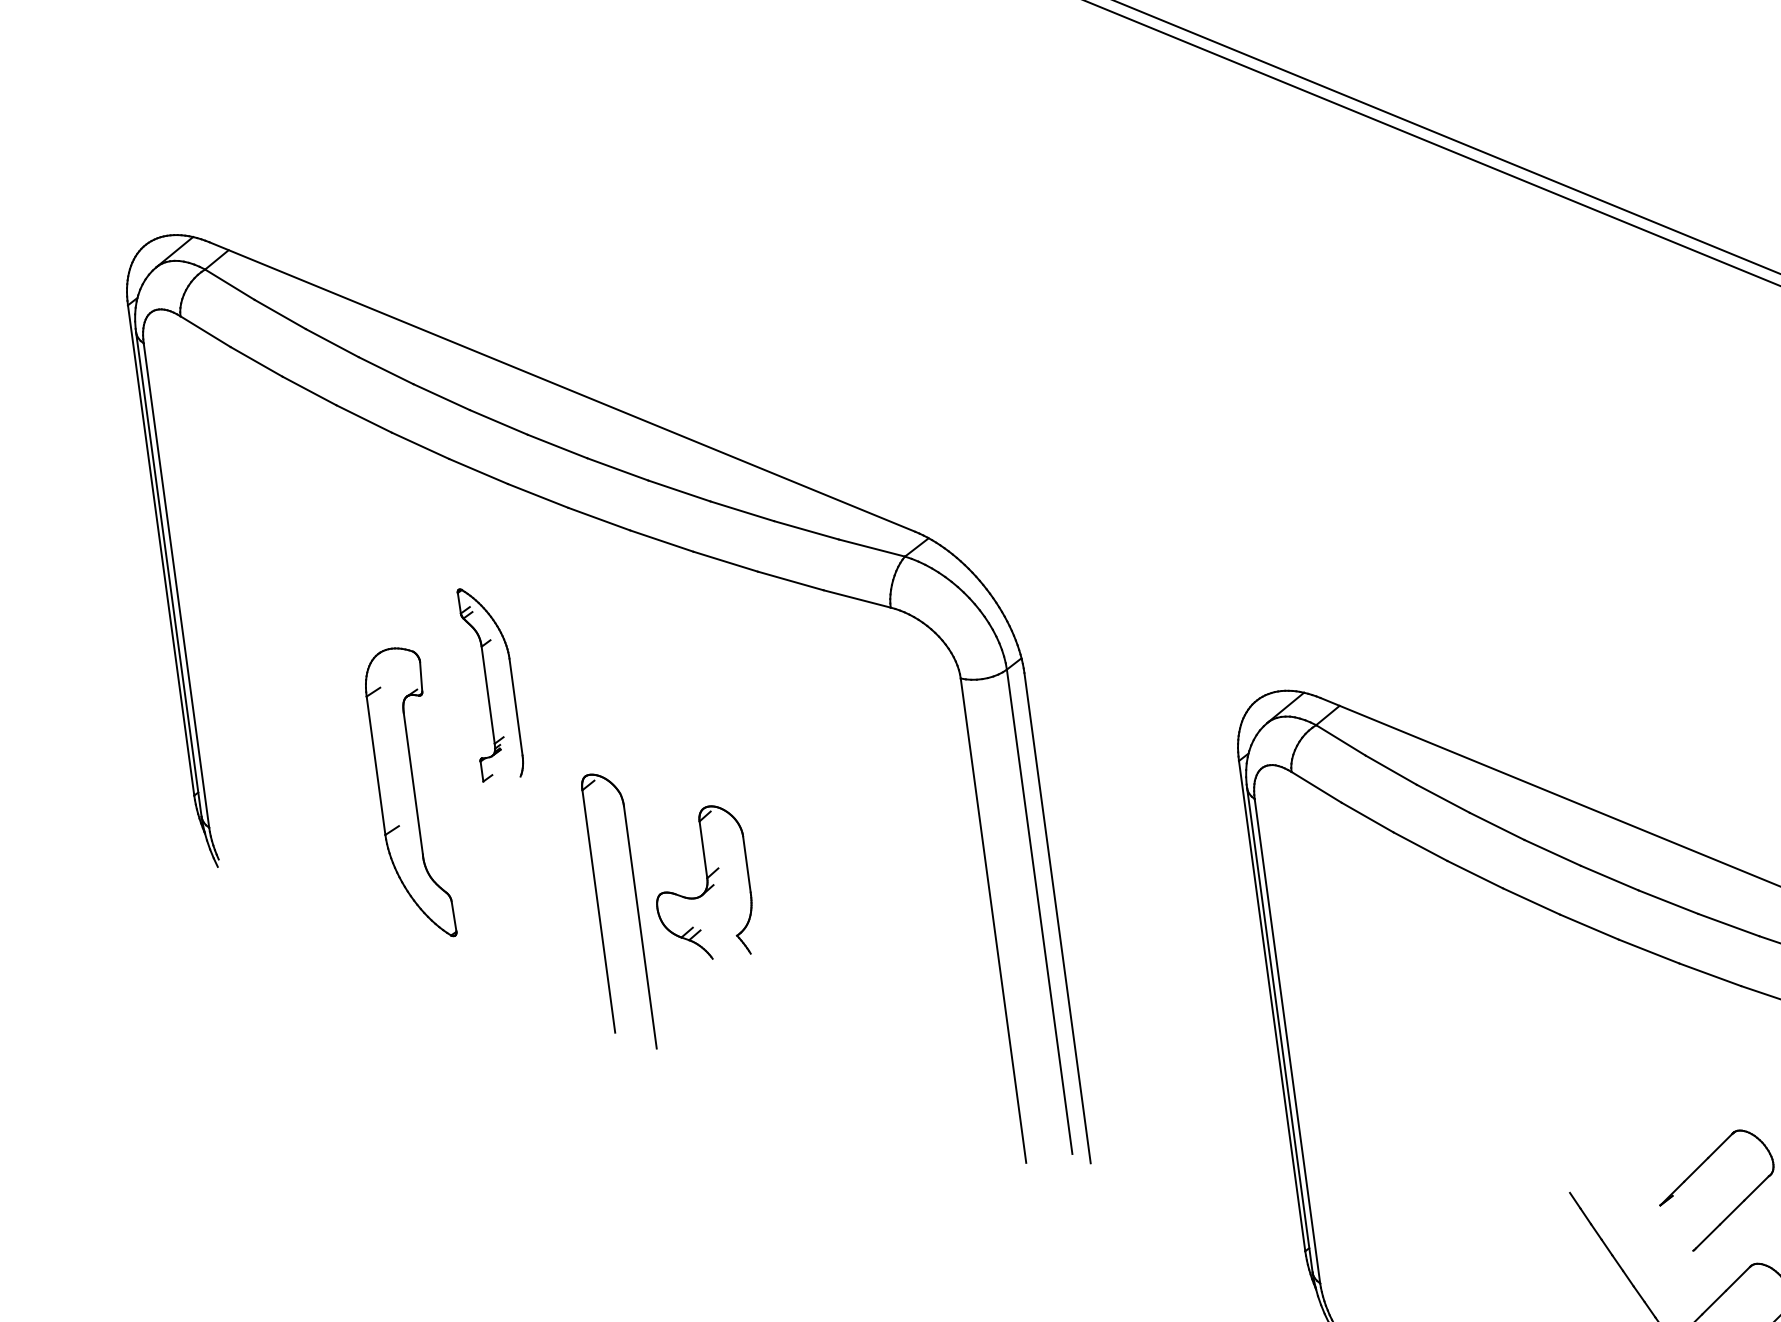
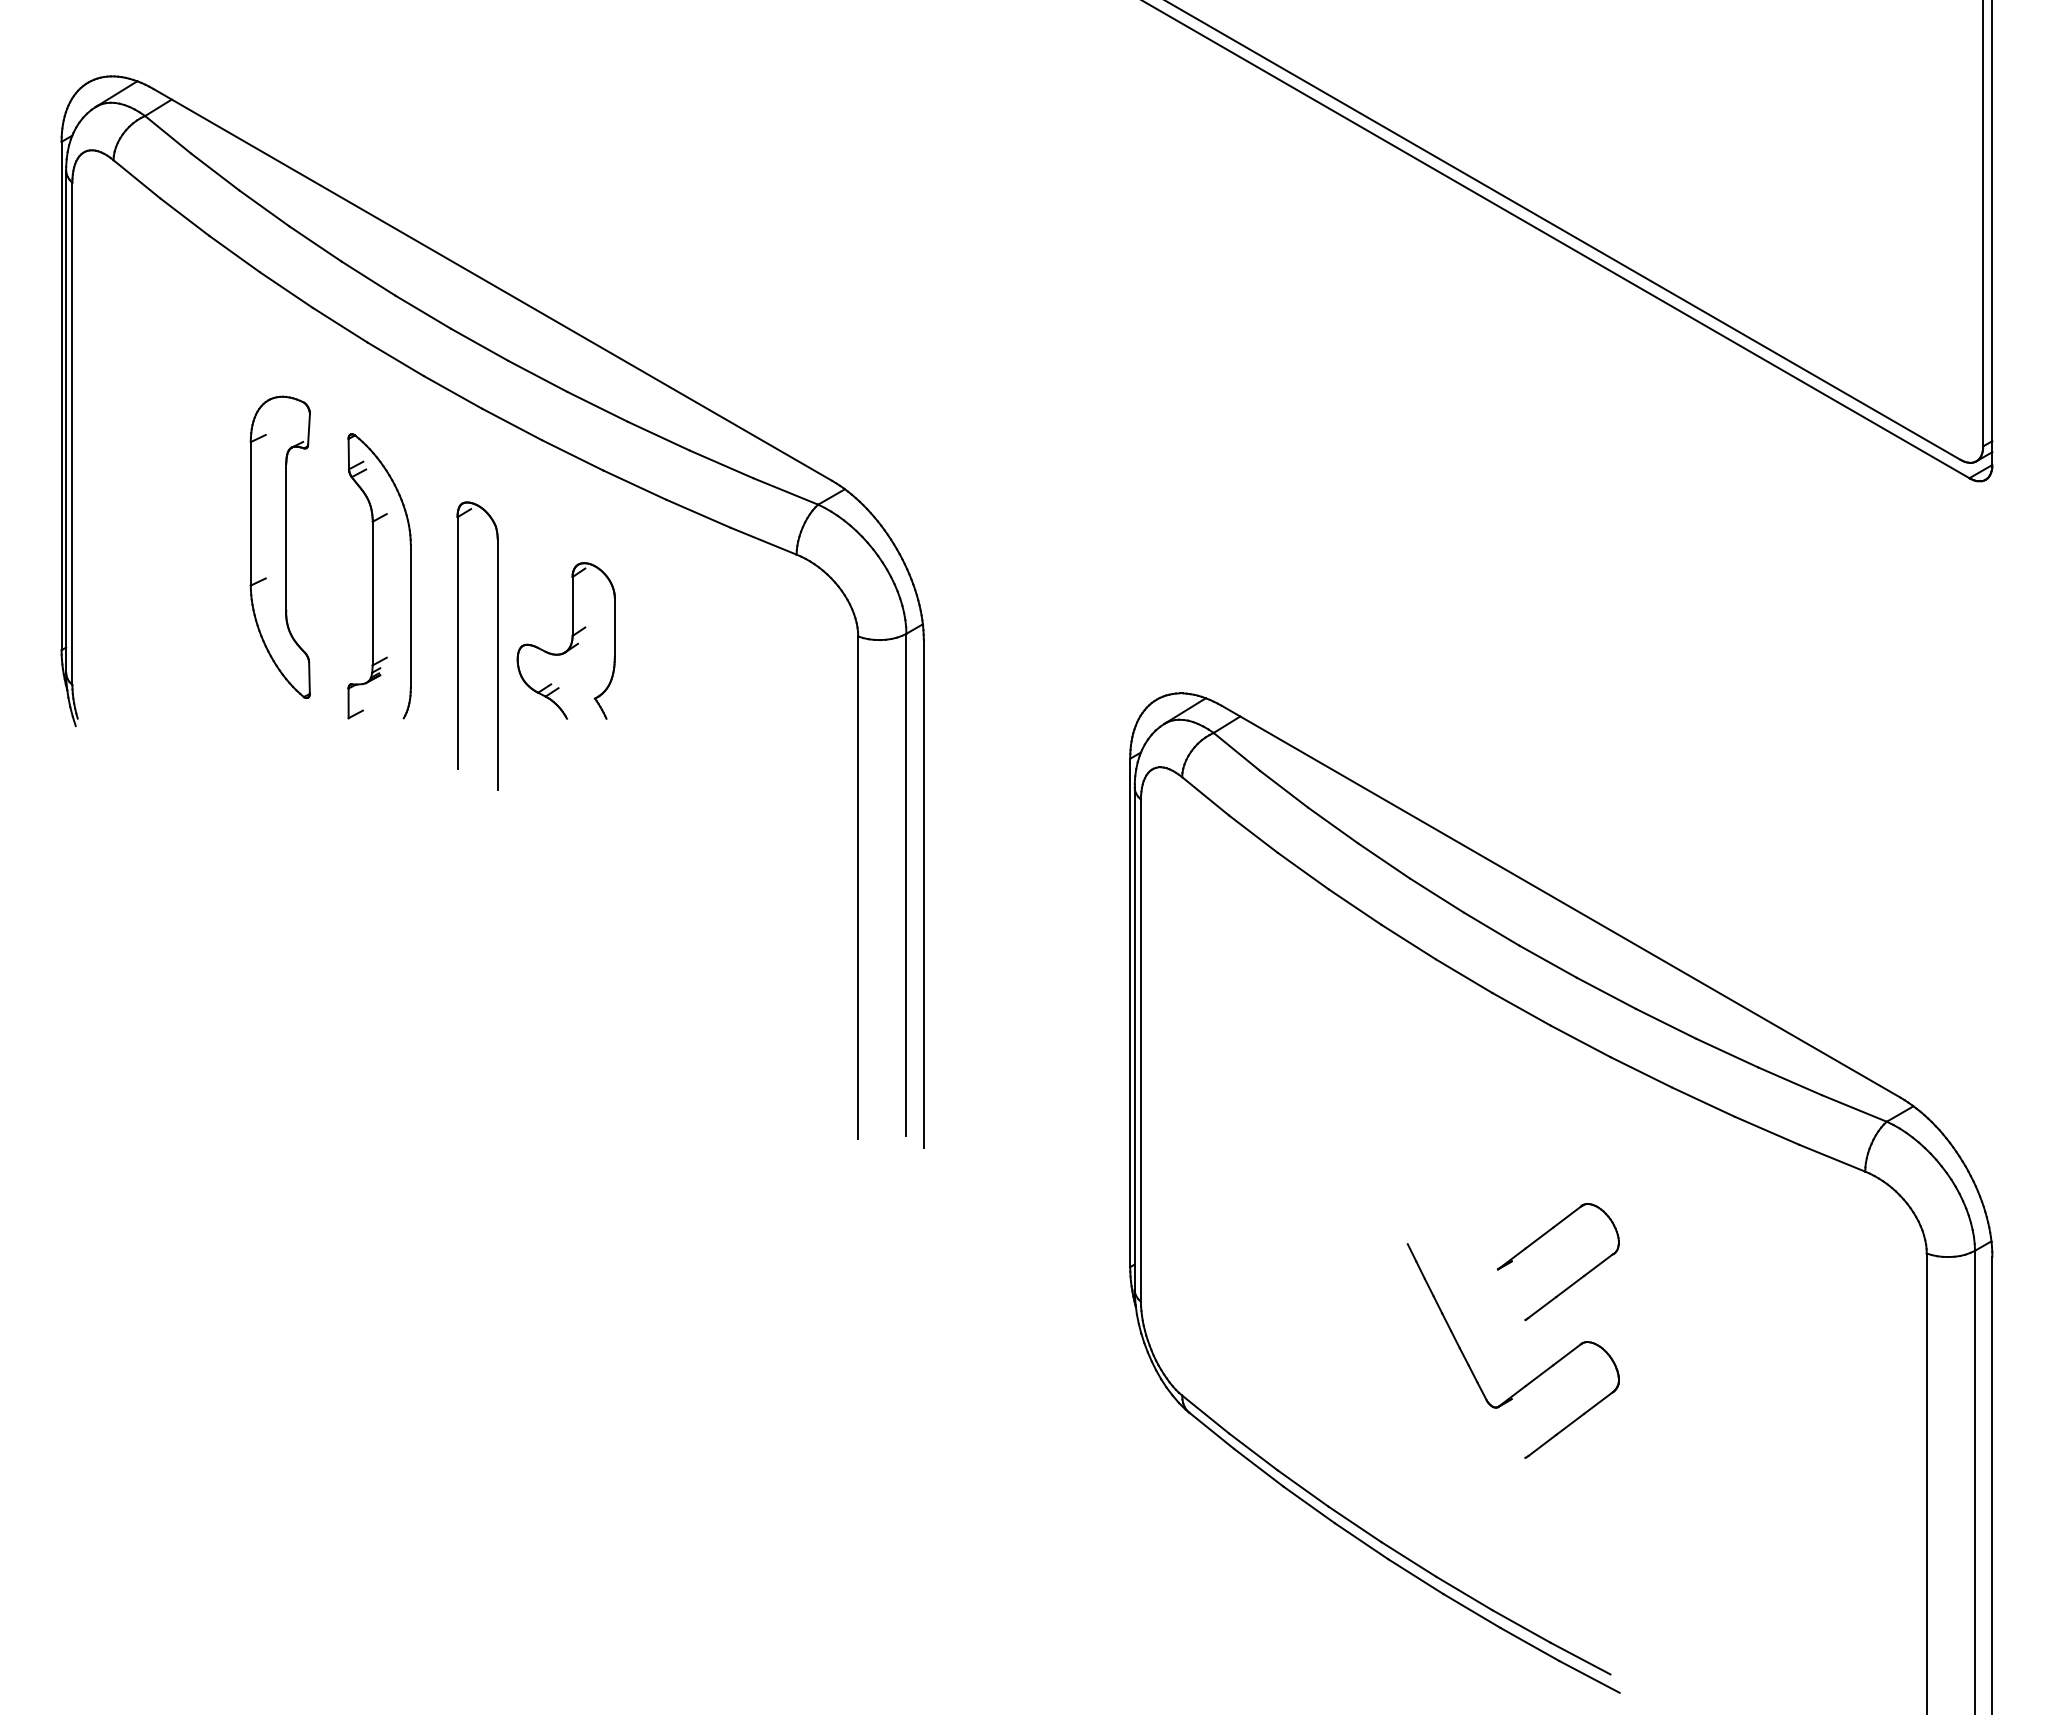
part: (491, 683) -> (379, 576), size x1.43
part: (407, 793) -> (279, 546), moved
part: (701, 883) -> (565, 640), moved
part: (600, 913) -> (458, 645), moved

